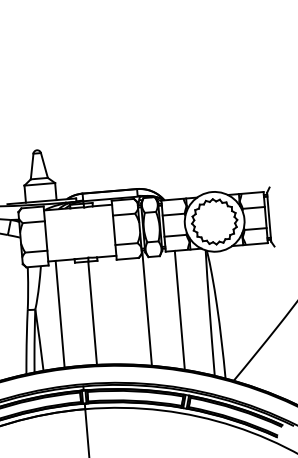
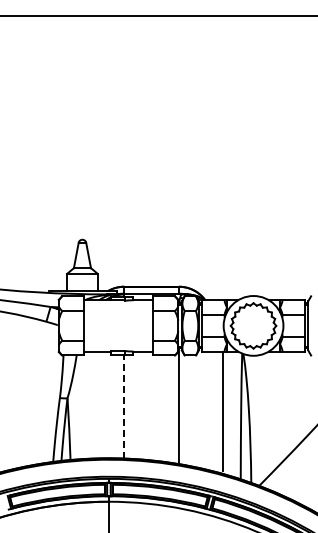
line: (179, 309) -> (223, 410), moved
line: (92, 312) -> (124, 406), solid -> dashed
line: (59, 313) -> (91, 404), removed

